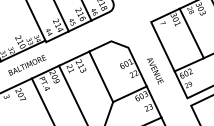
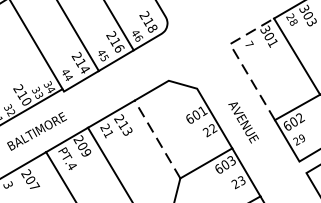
line: (155, 31) -> (238, 58), solid -> dashed
line: (101, 76) -> (157, 138), solid -> dashed

